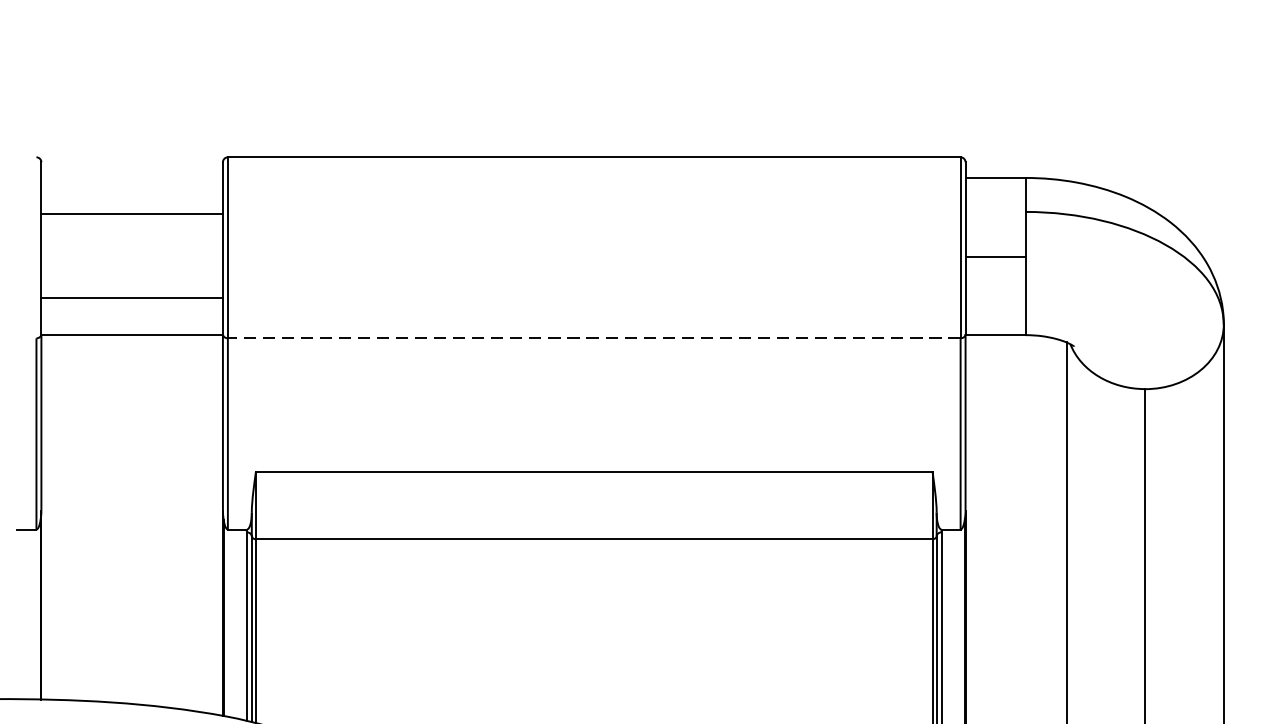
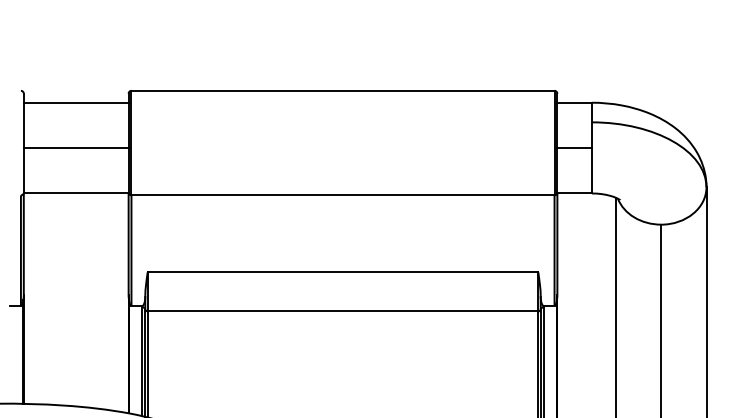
line: (130, 213) -> (75, 102), moved
line: (130, 298) -> (75, 148), moved
line: (595, 338) -> (343, 195), dashed -> solid

